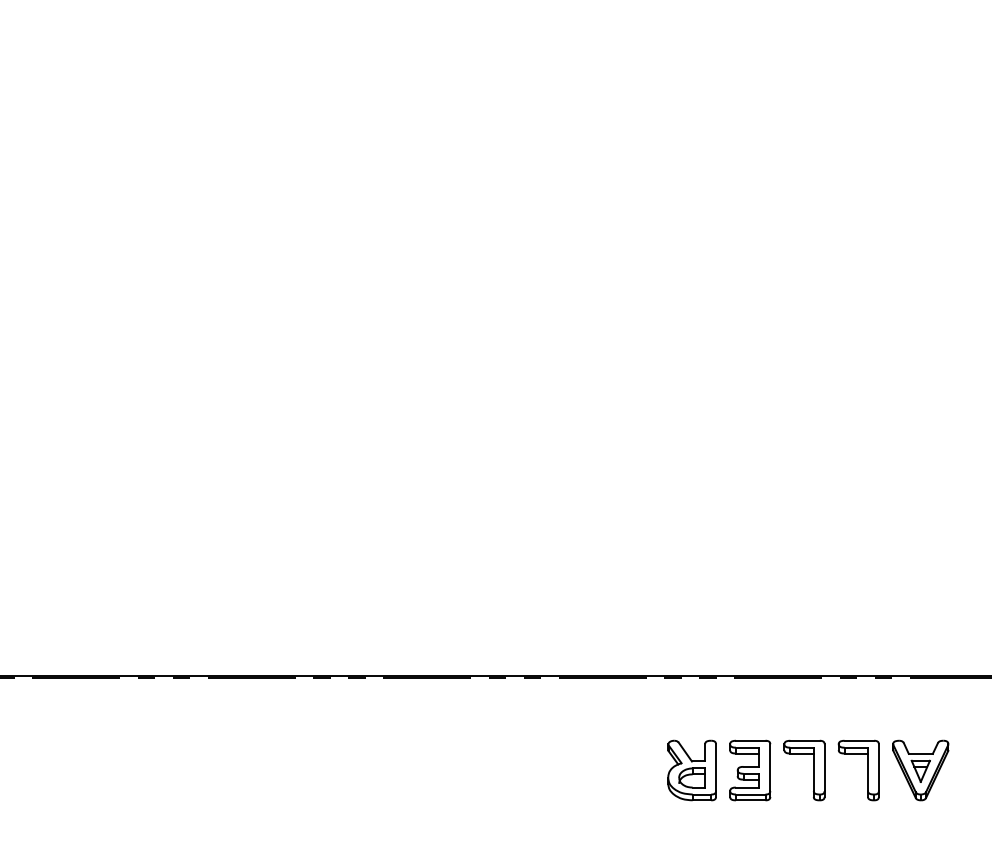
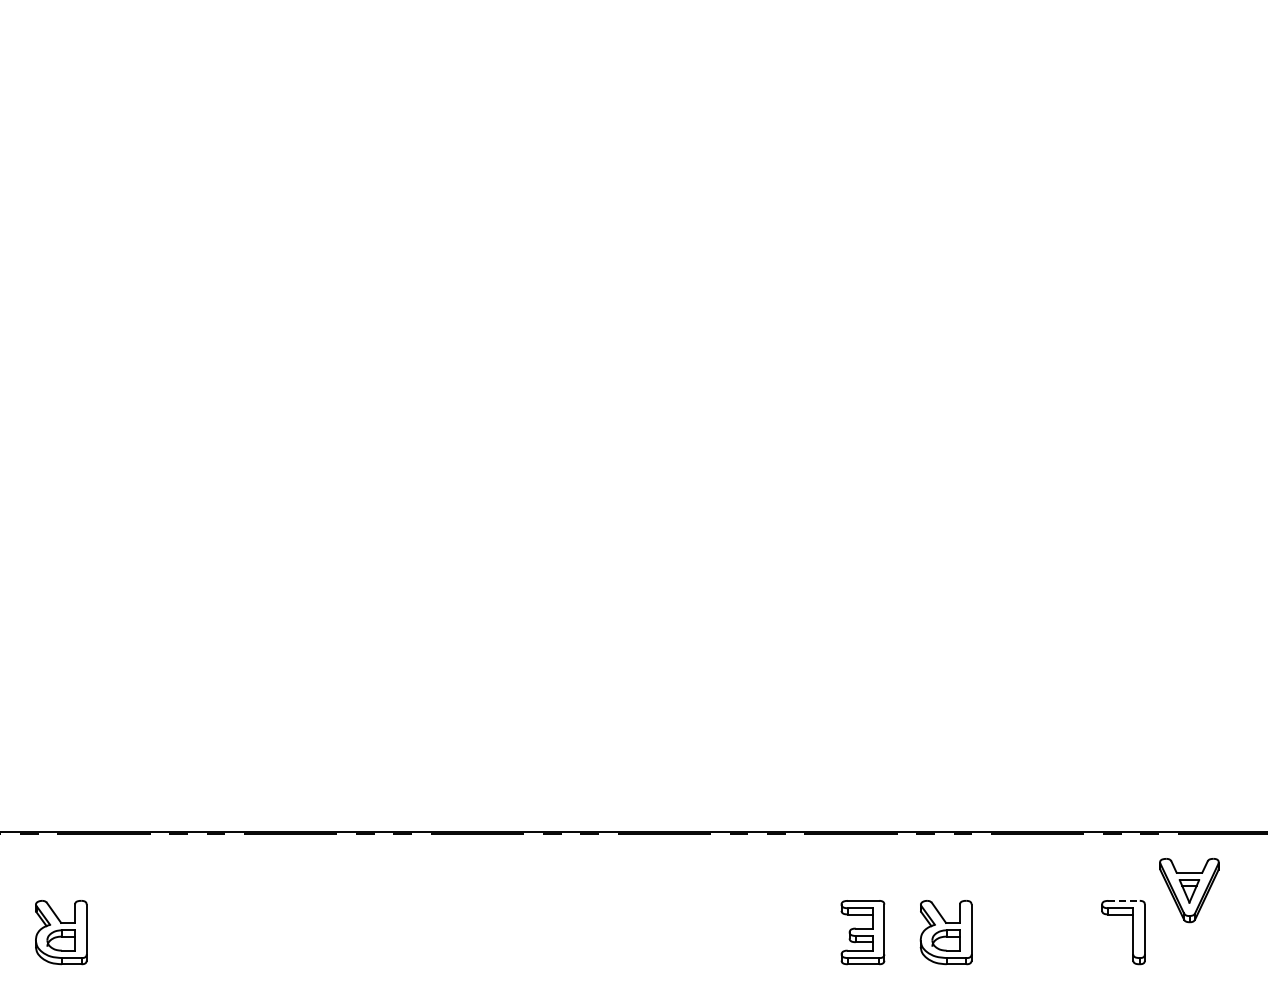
line: (859, 740) -> (1124, 900), solid -> dashed
part: (749, 770) -> (862, 932), moved
part: (813, 770) -> (1075, 932), removed
part: (920, 770) -> (1189, 890), moved

